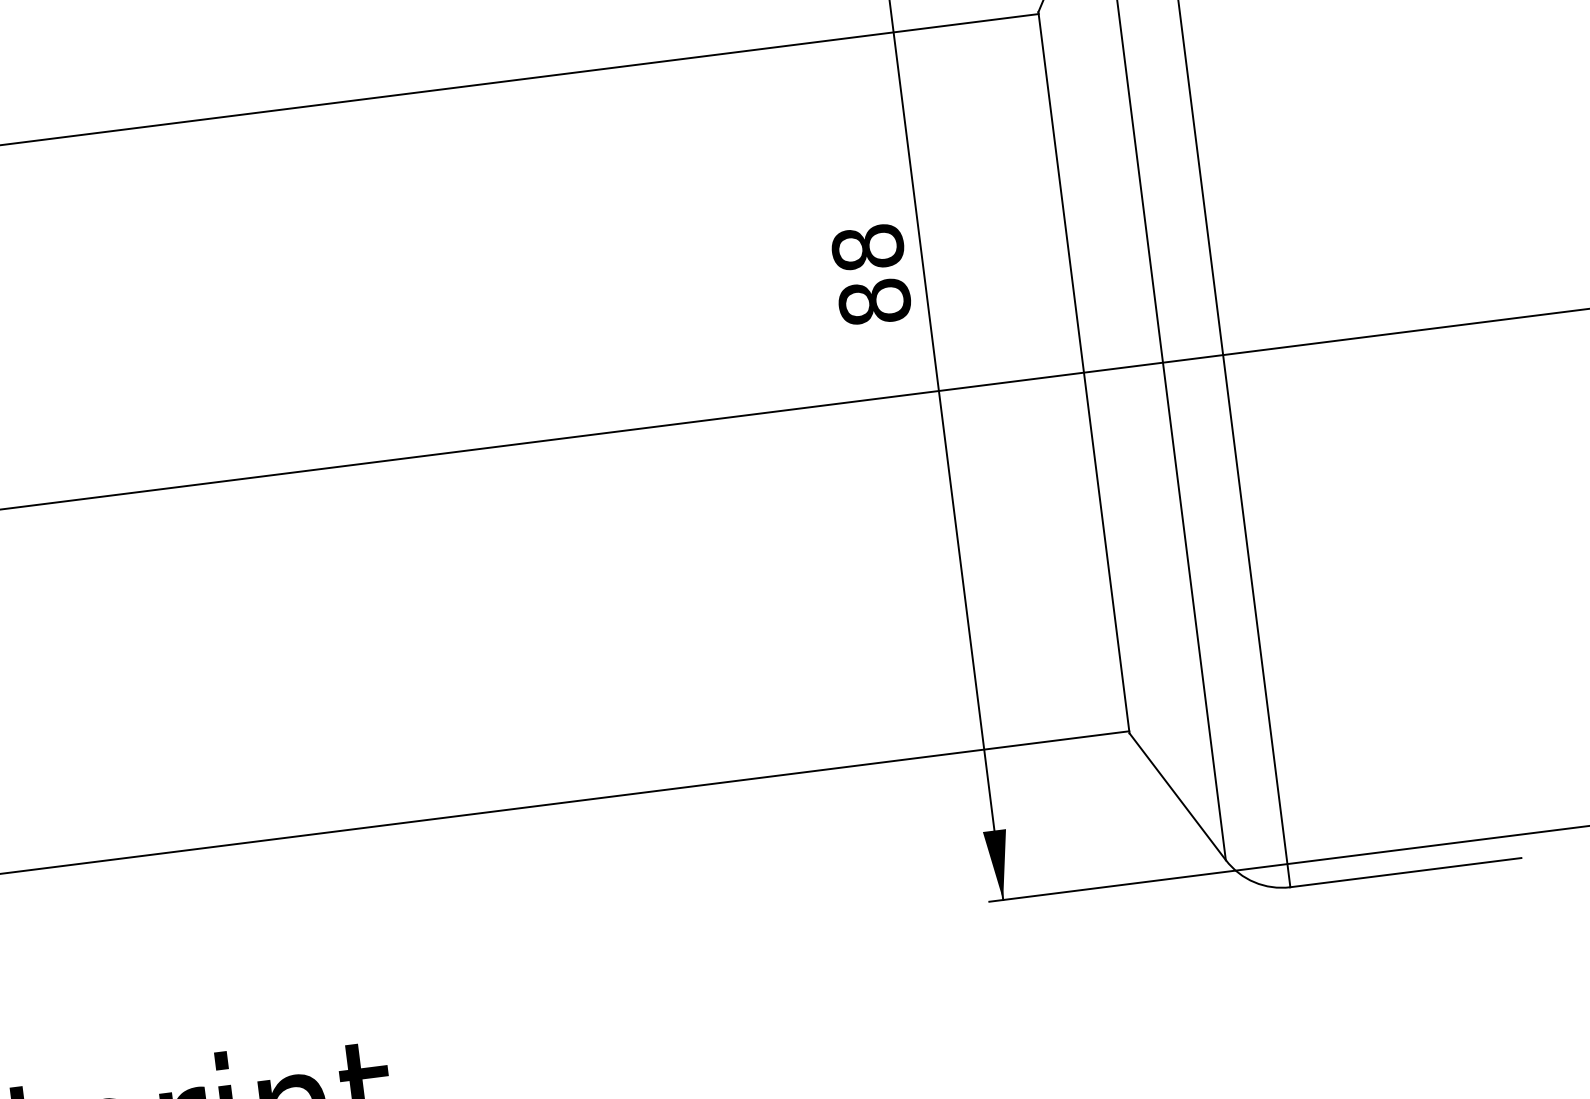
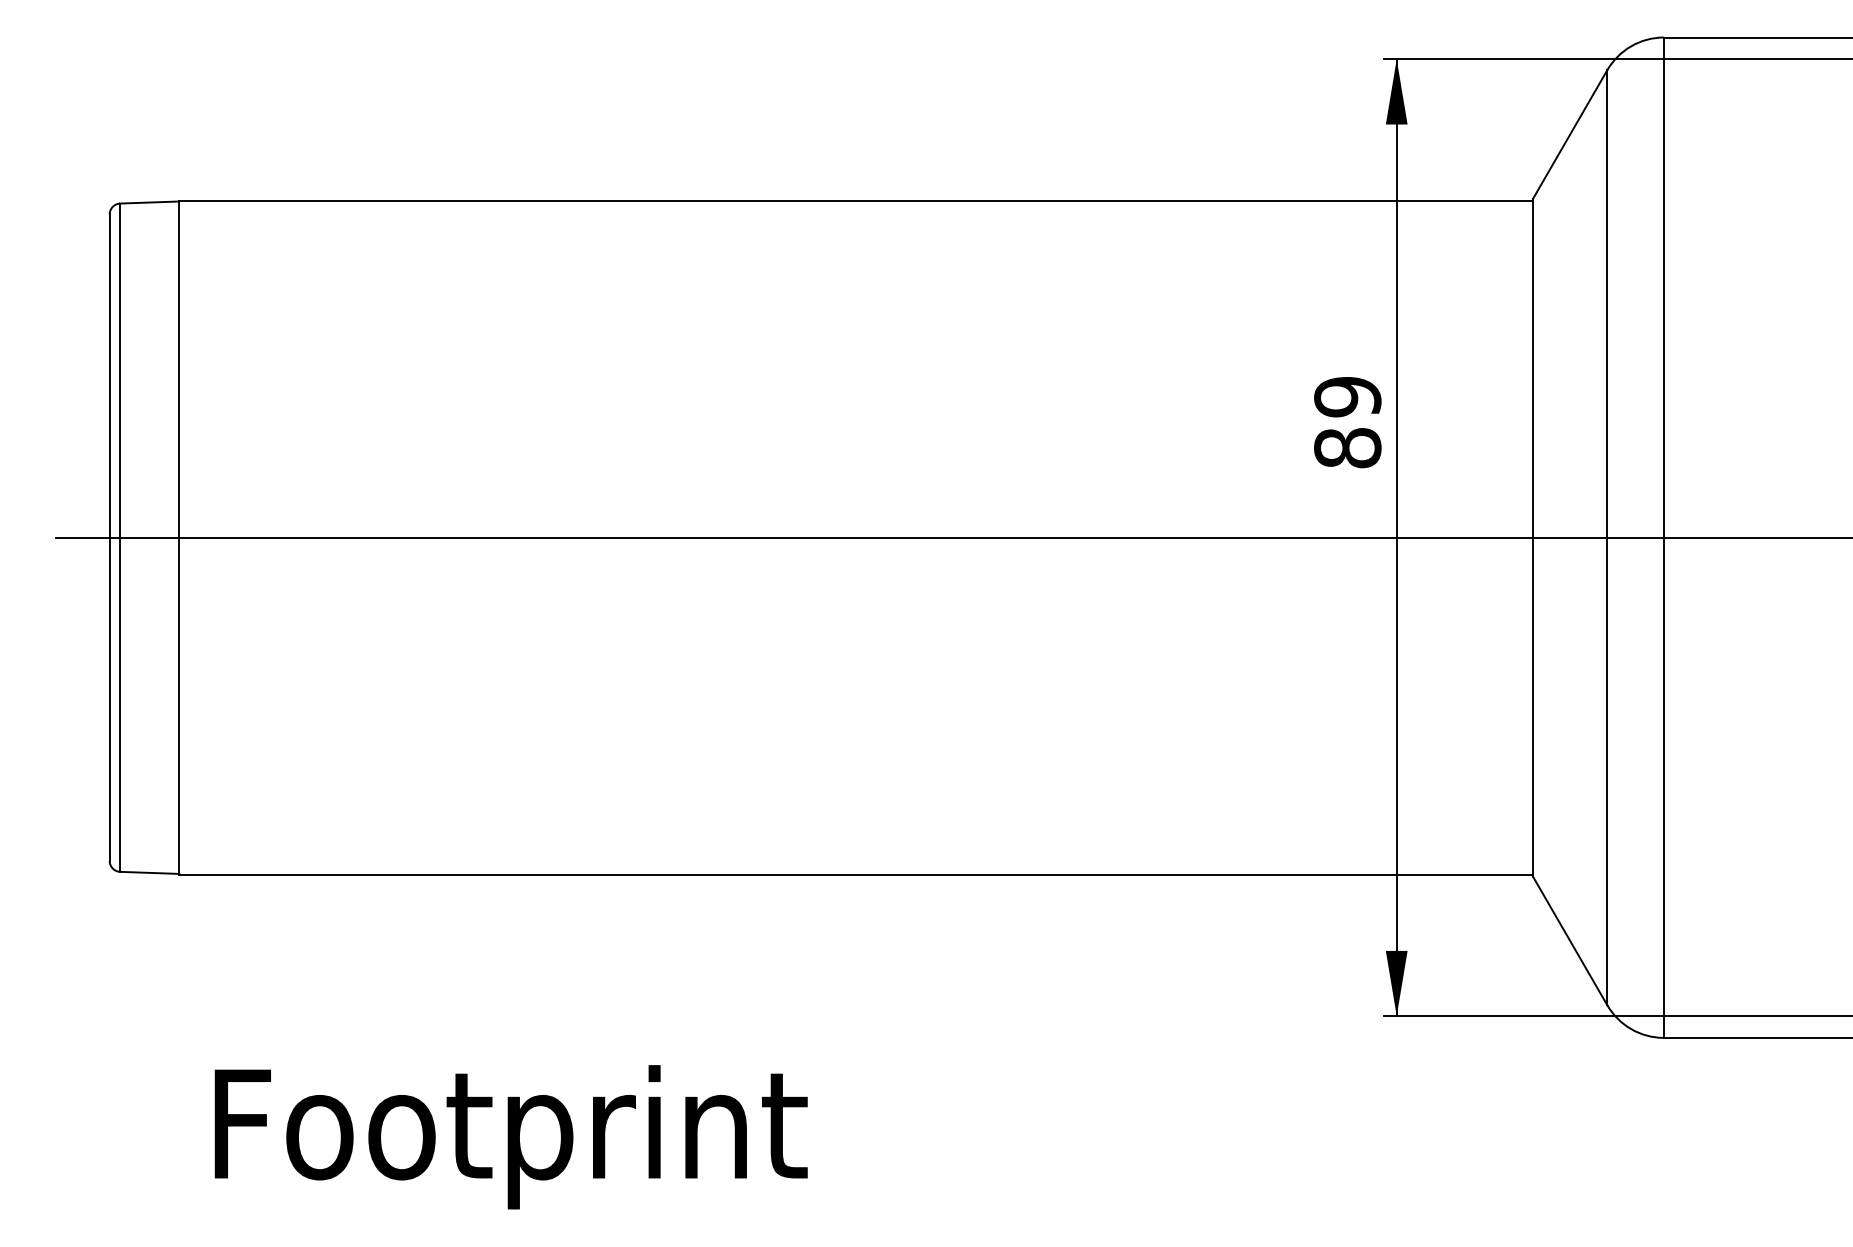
text: (867, 247) -> (1347, 396), 88 -> 89

